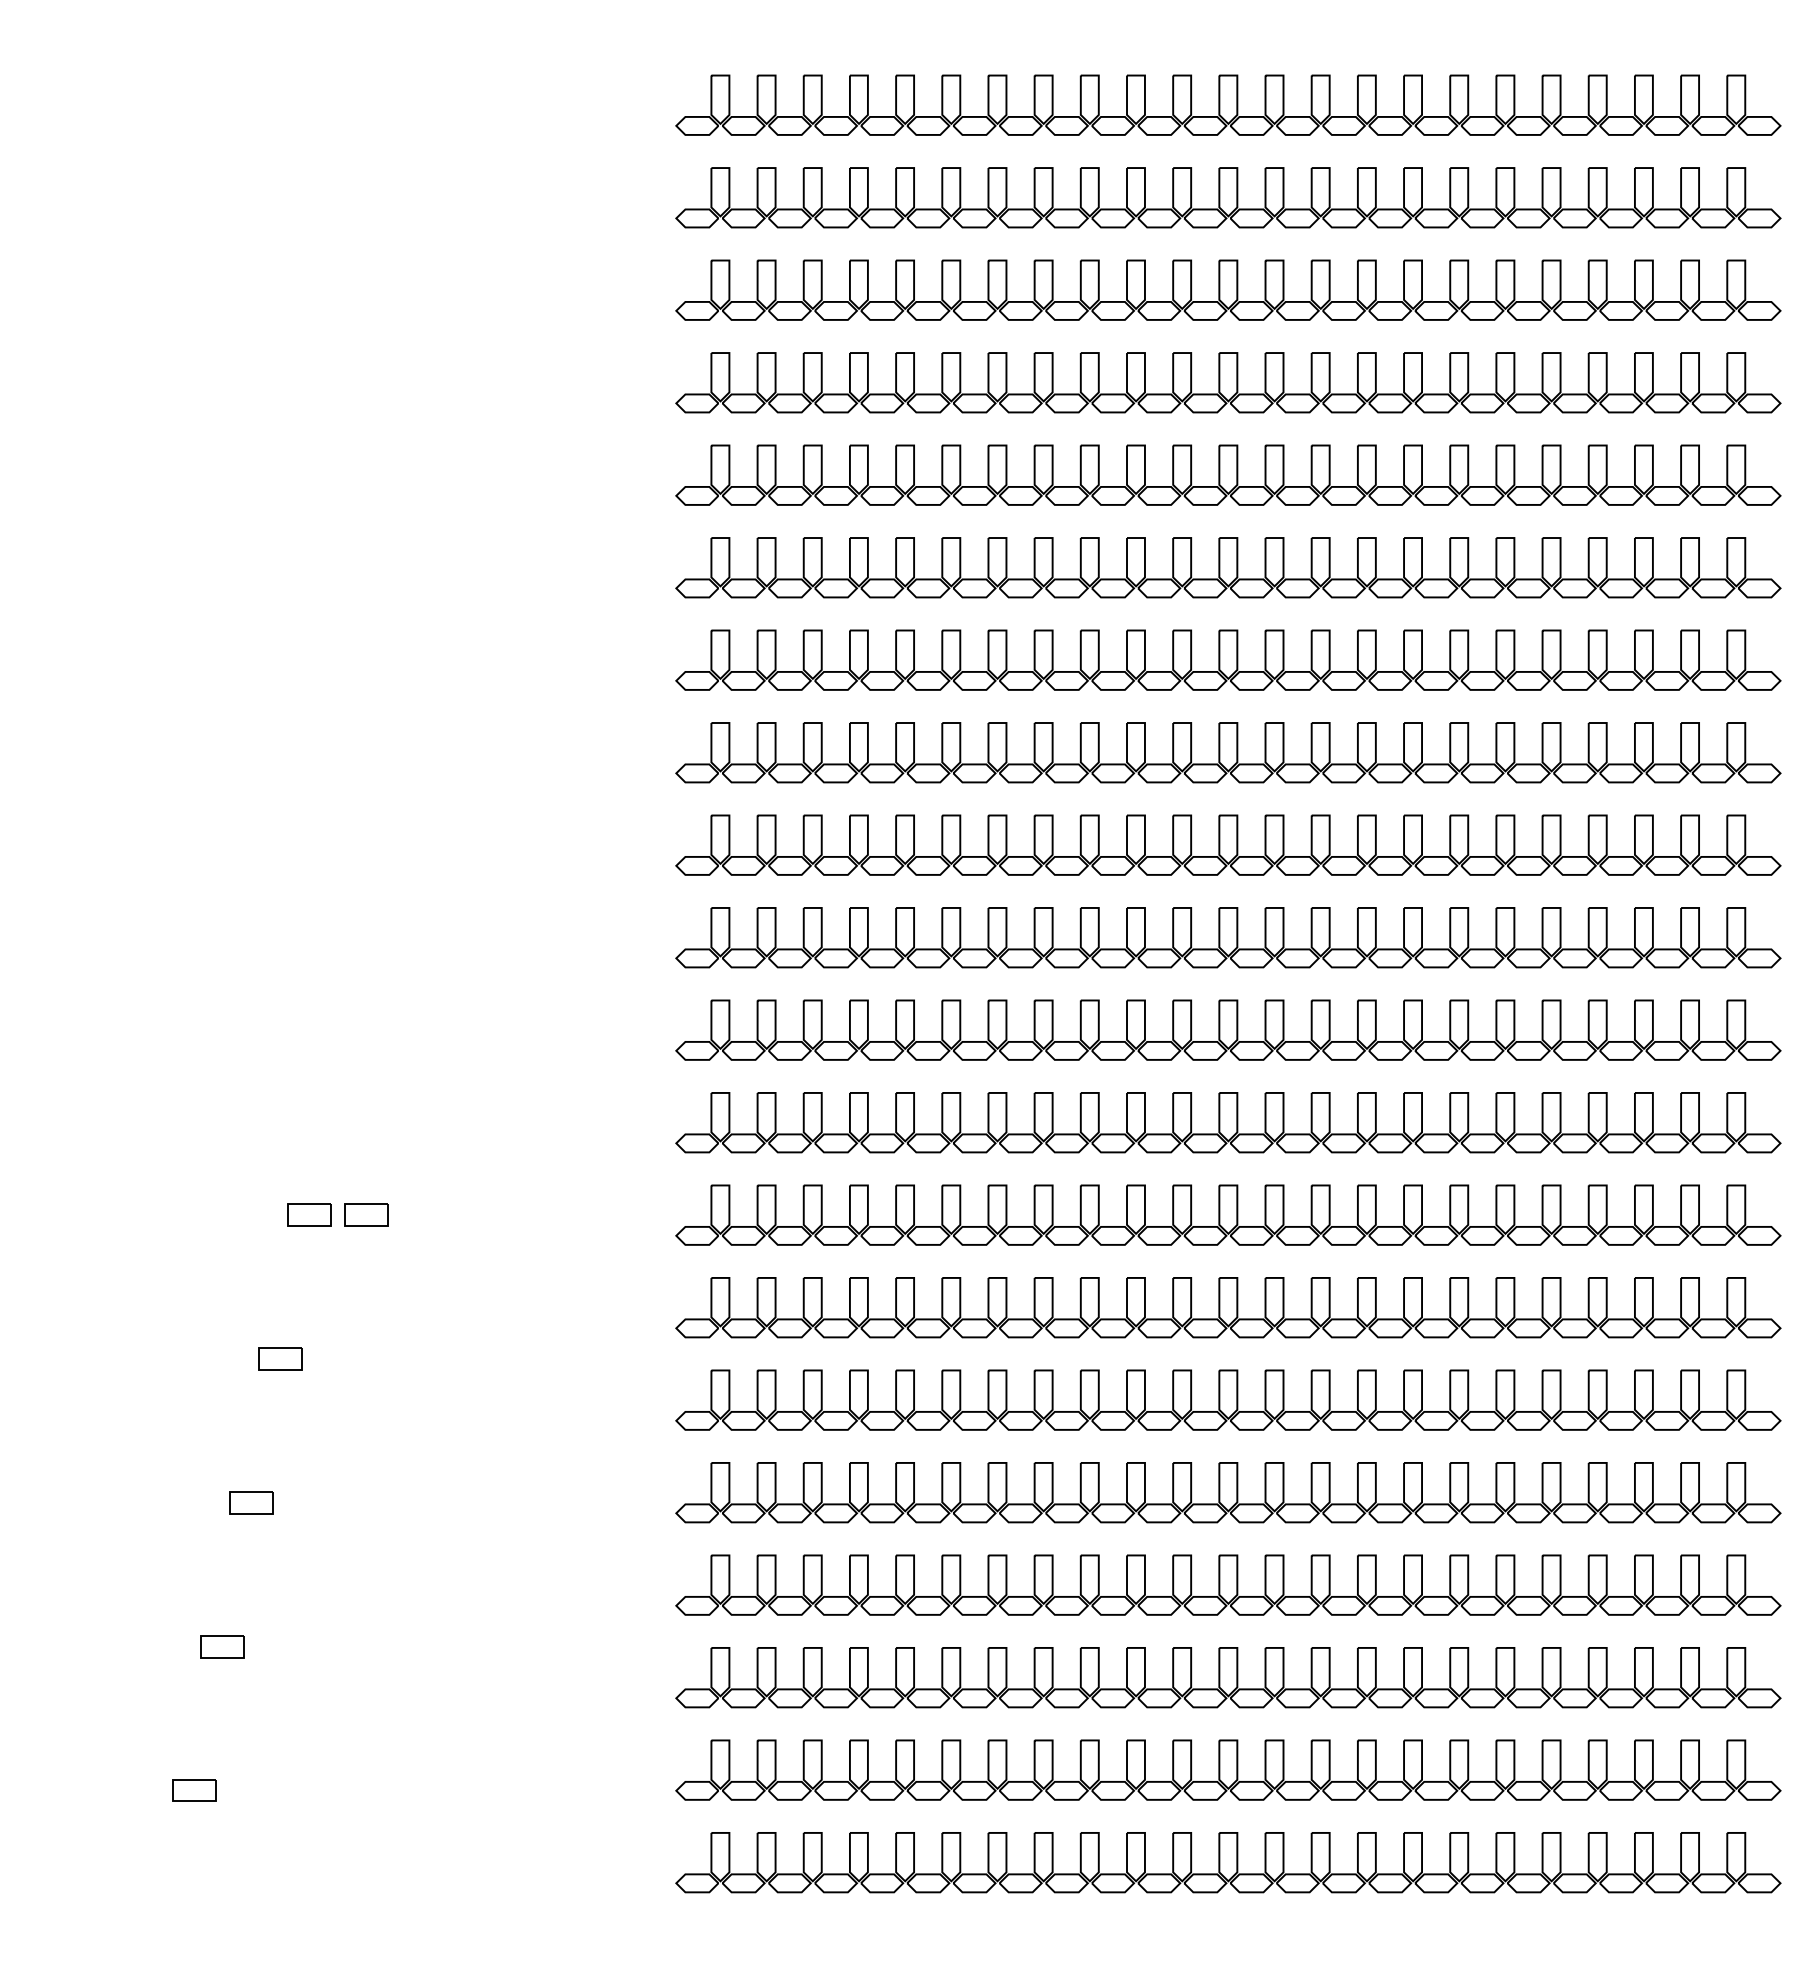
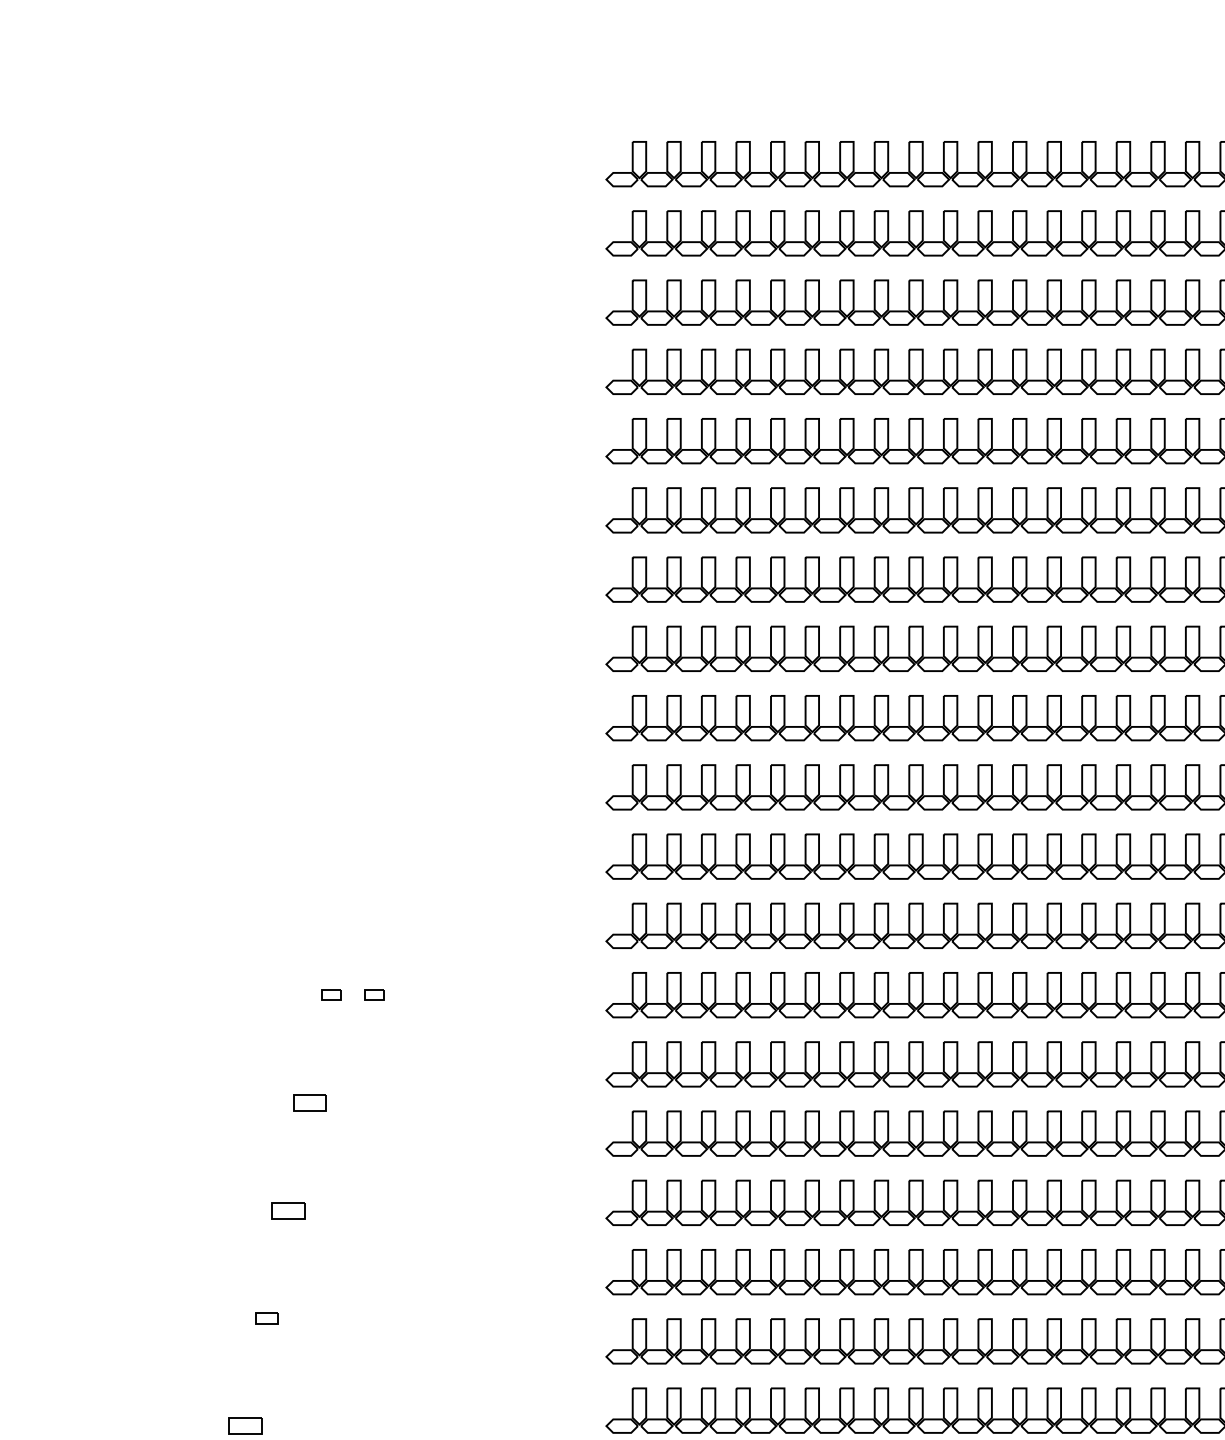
part: (309, 1214) -> (331, 994), size x0.6
part: (366, 1214) -> (374, 994), size x0.6
part: (222, 1646) -> (266, 1318), size x0.7

